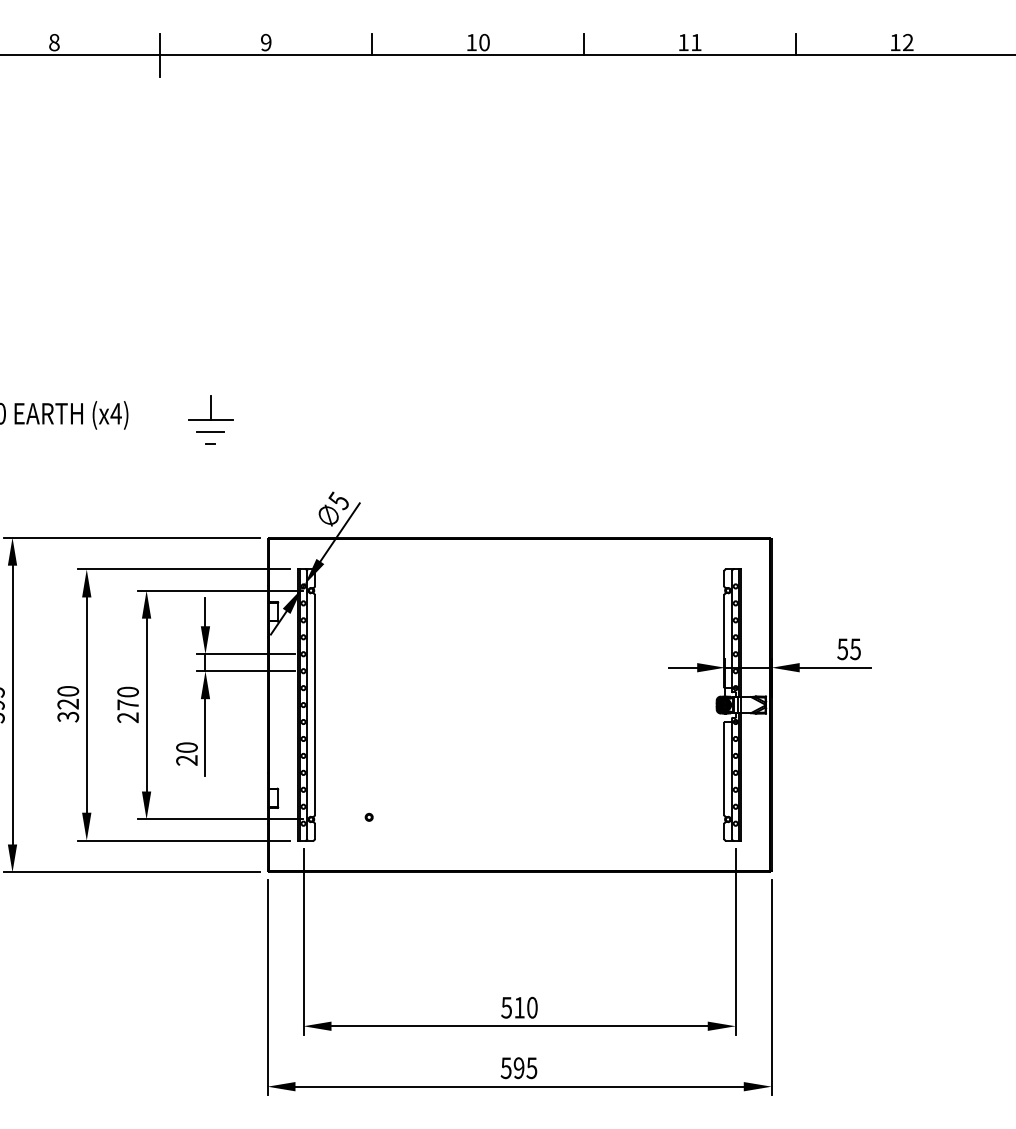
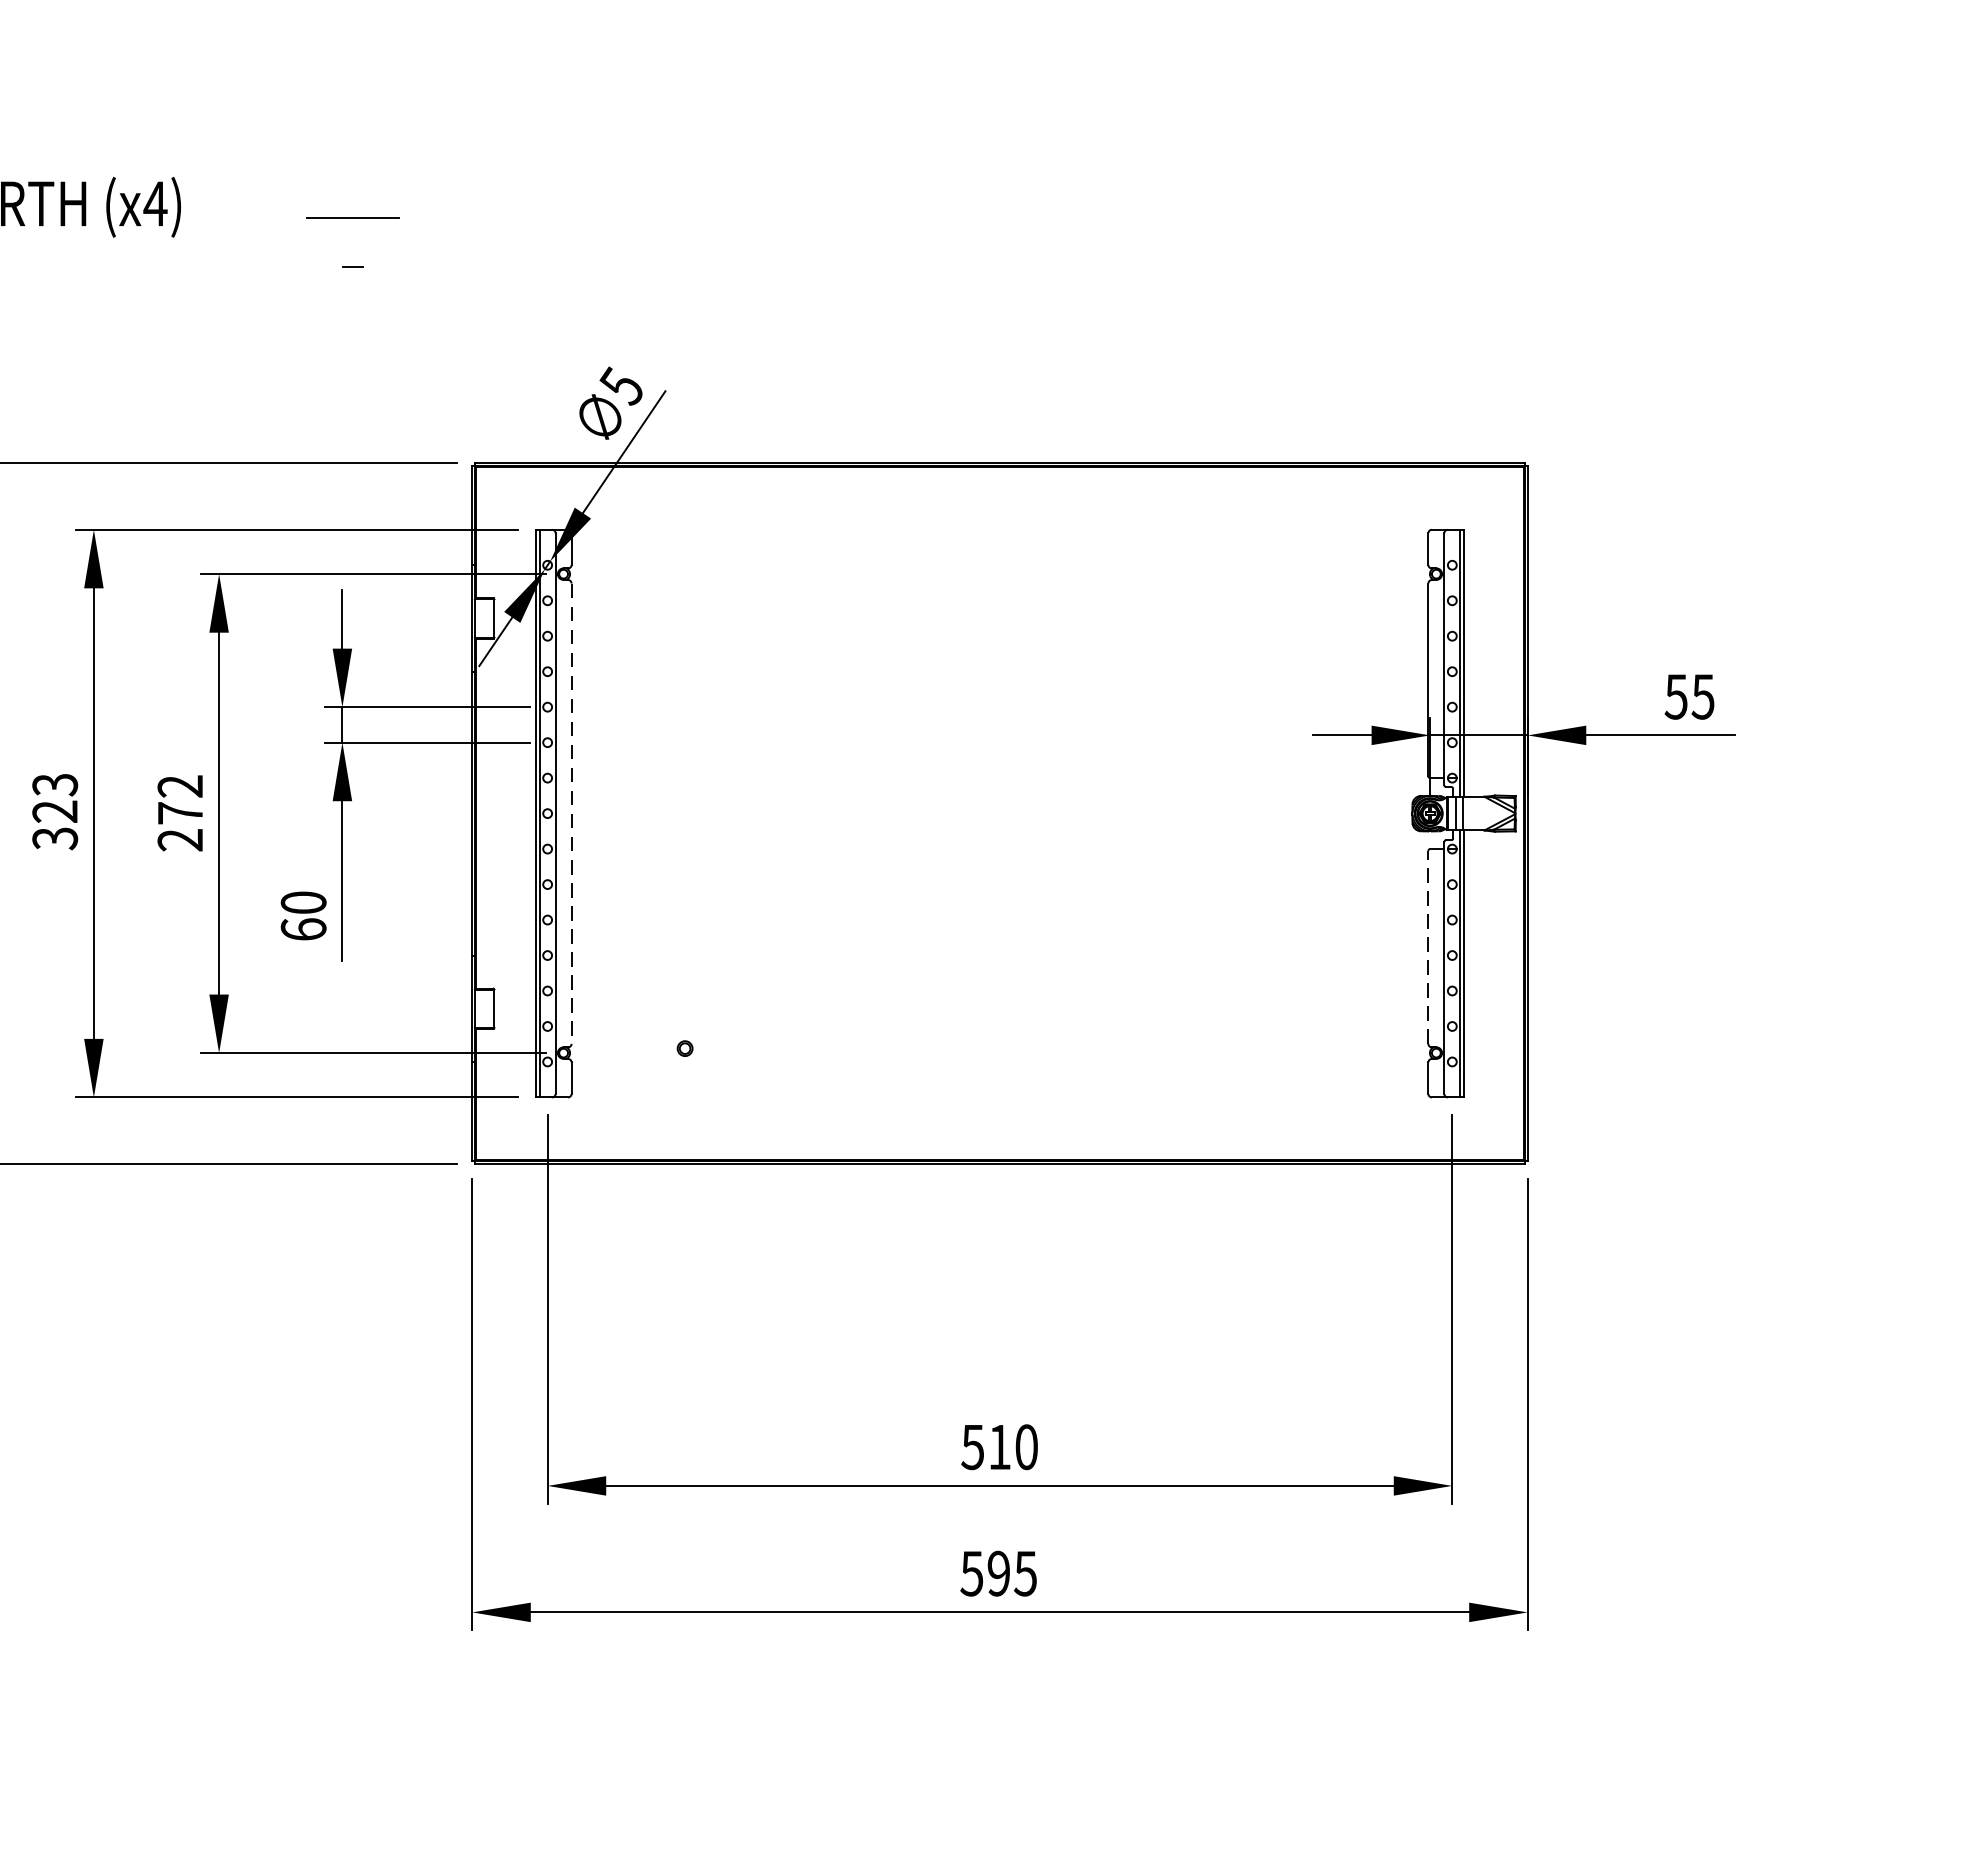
line: (210, 407) -> (352, 190), removed
line: (210, 431) -> (352, 240), removed
text: (68, 691) -> (55, 785), 320 -> 323
text: (127, 691) -> (179, 785), 270 -> 272
line: (314, 705) -> (570, 814), solid -> dashed
text: (186, 760) -> (302, 929), 20 -> 60
line: (724, 768) -> (1428, 946), solid -> dashed

